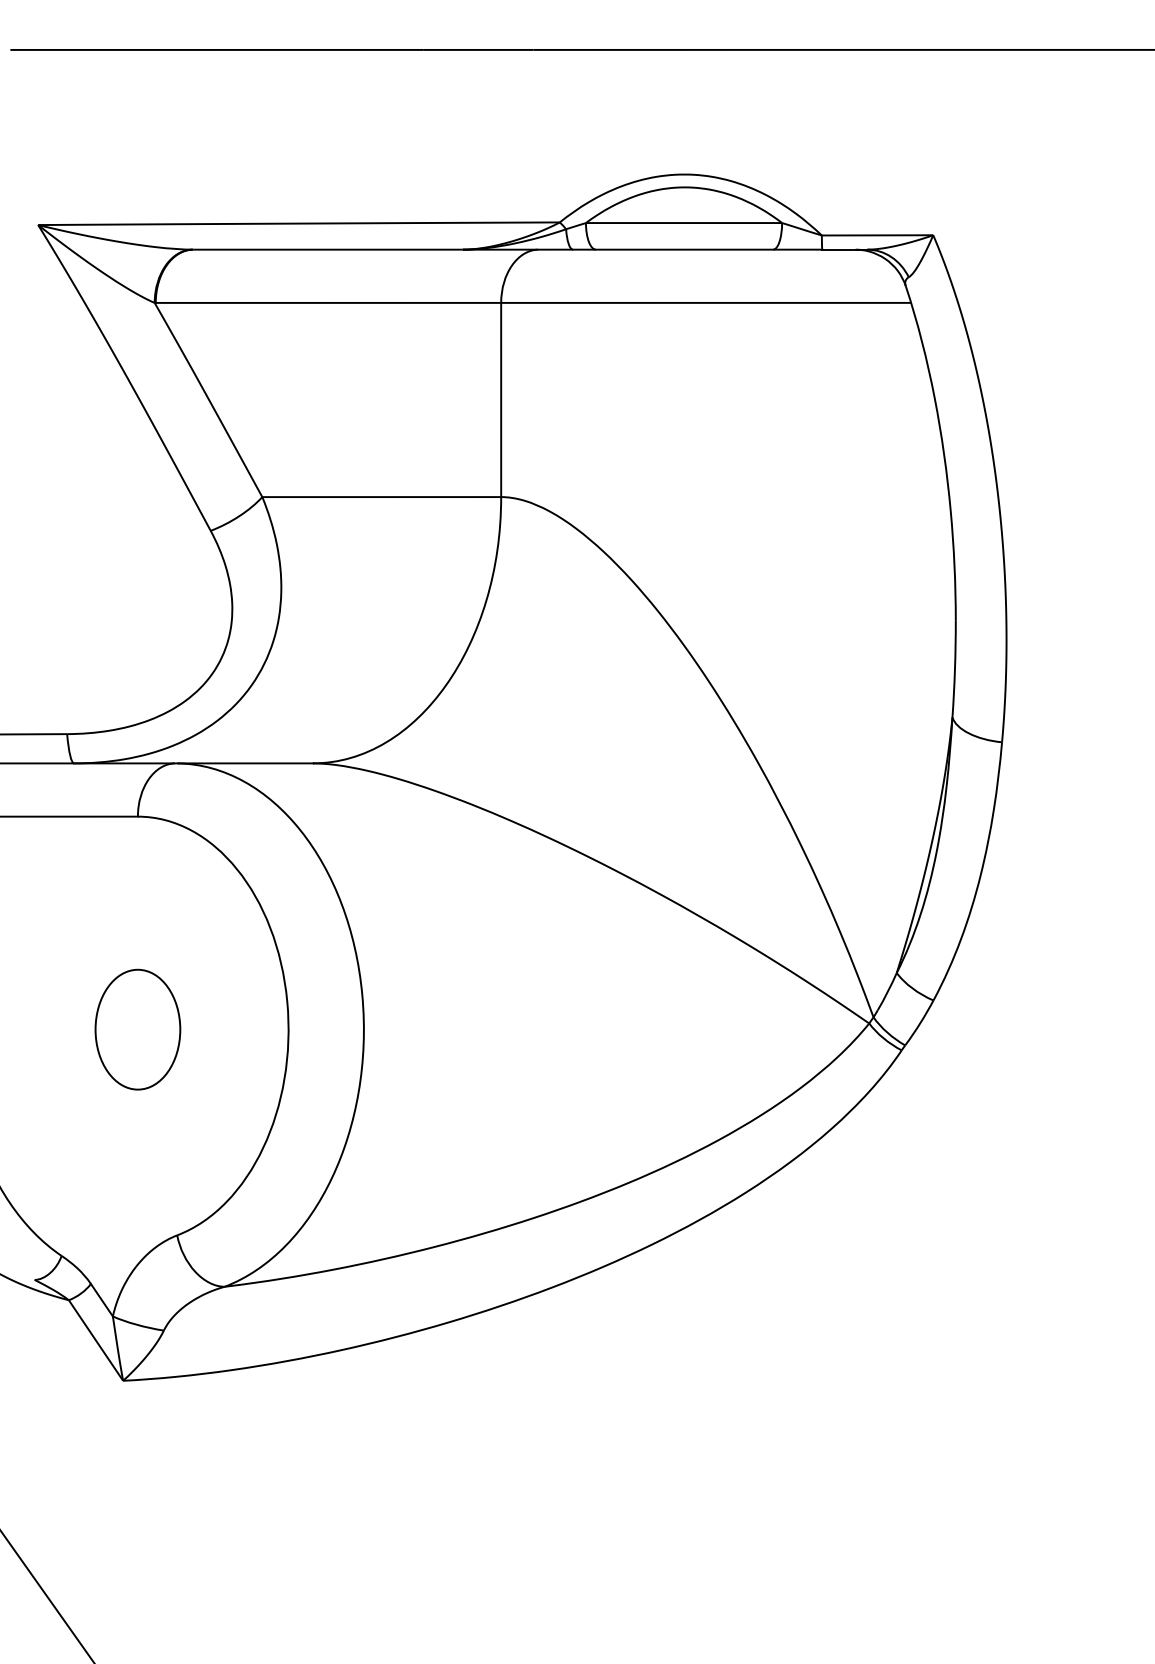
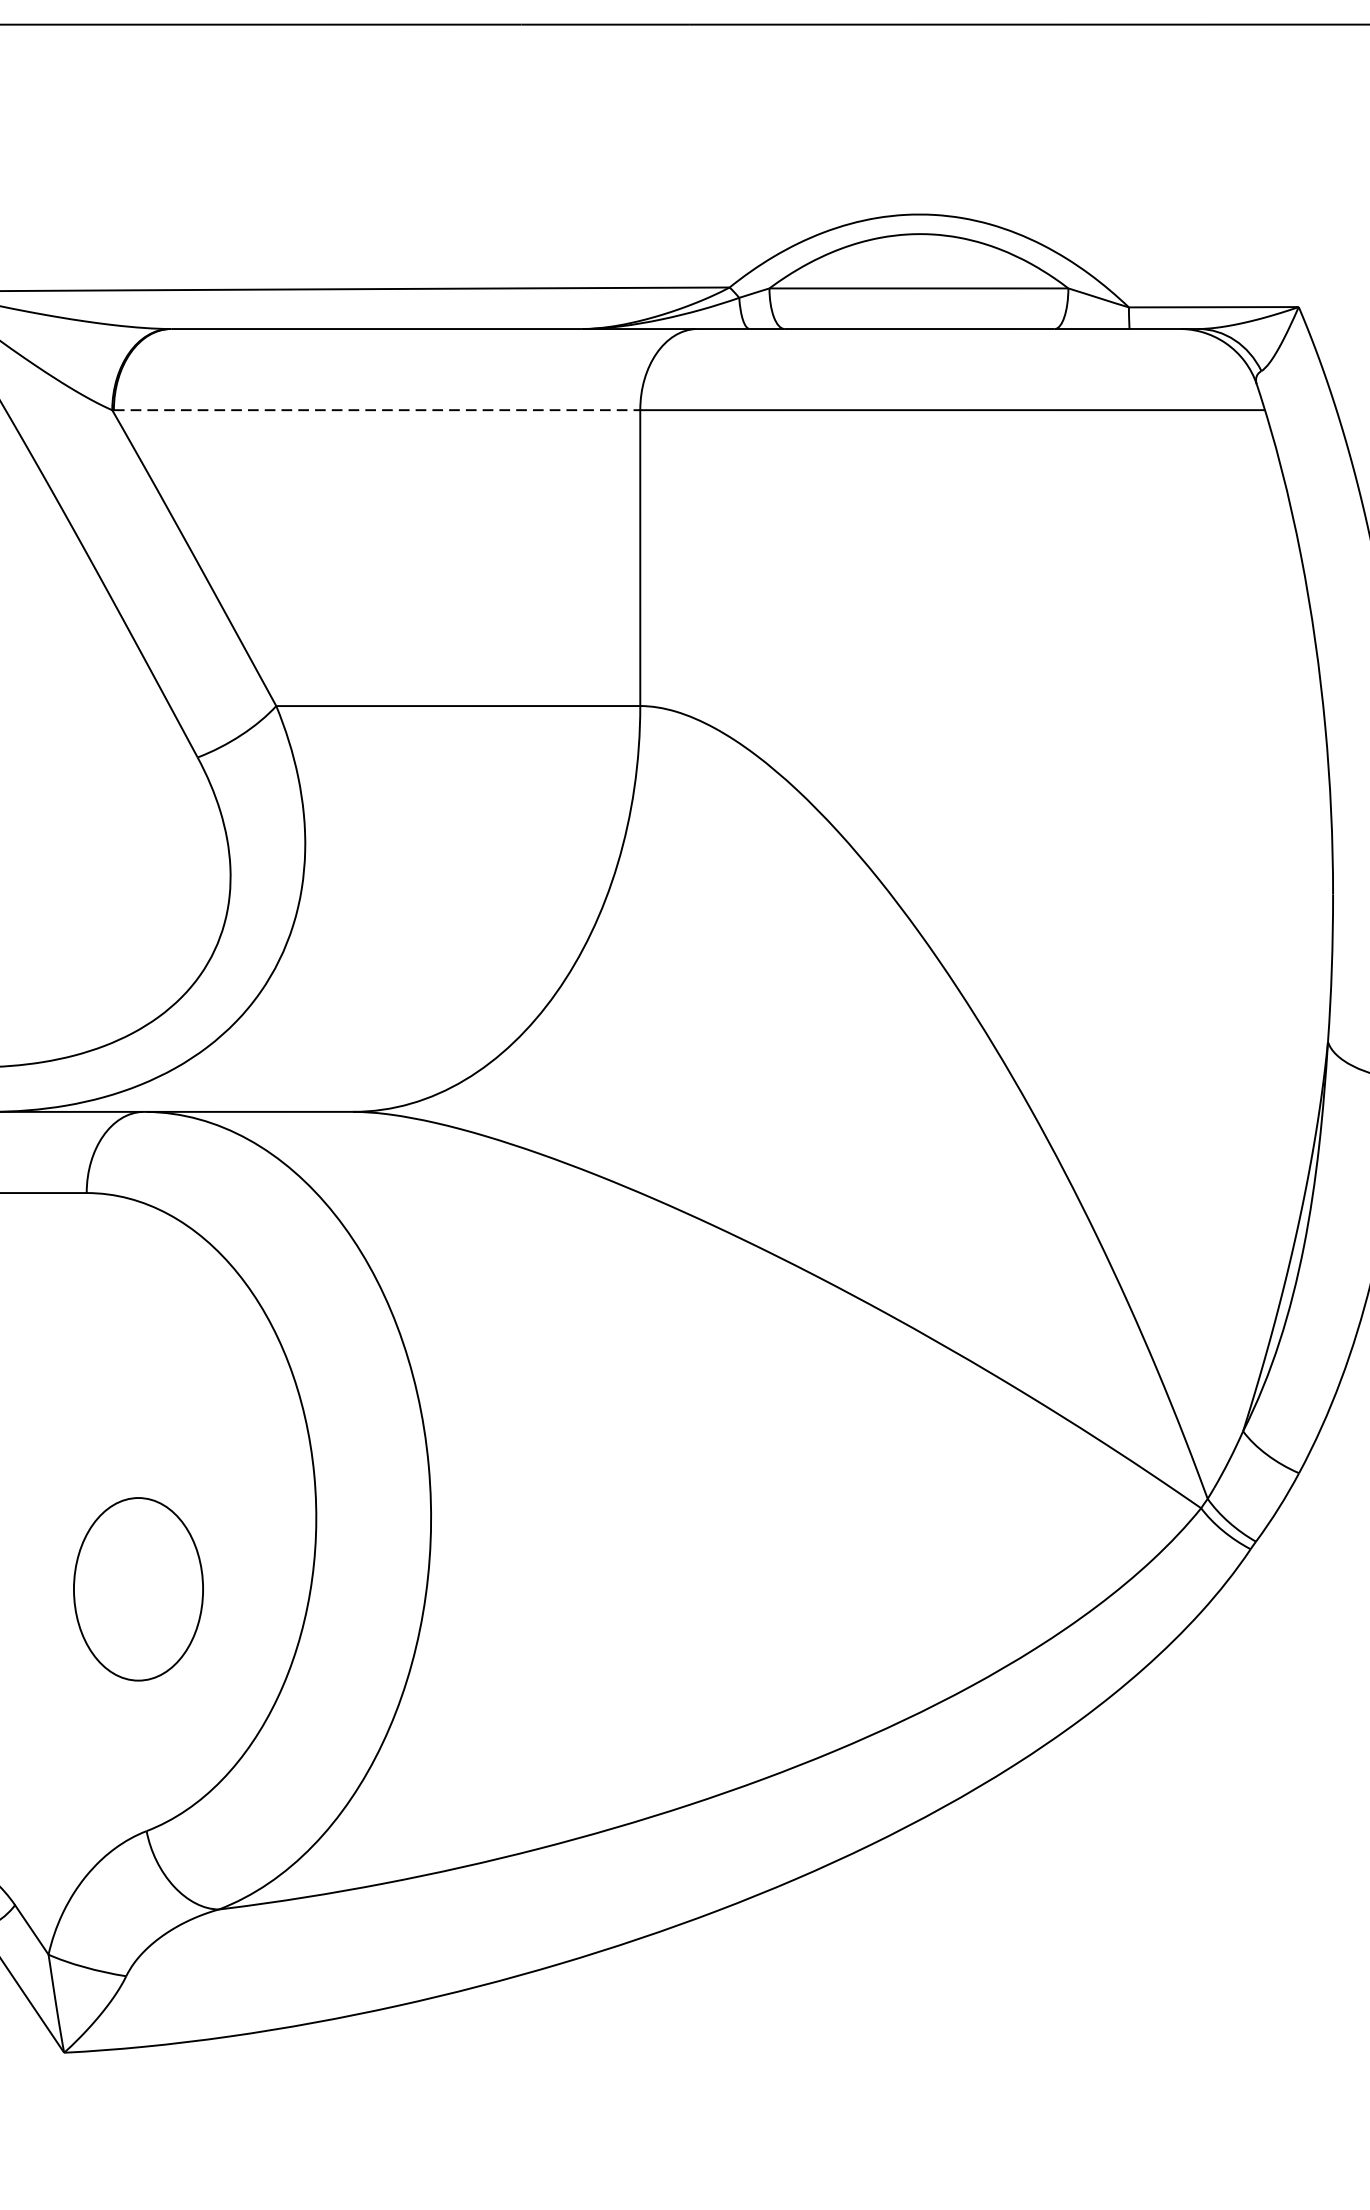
line: (328, 302) -> (377, 409), solid -> dashed
part: (137, 1029) -> (137, 1589), moved

